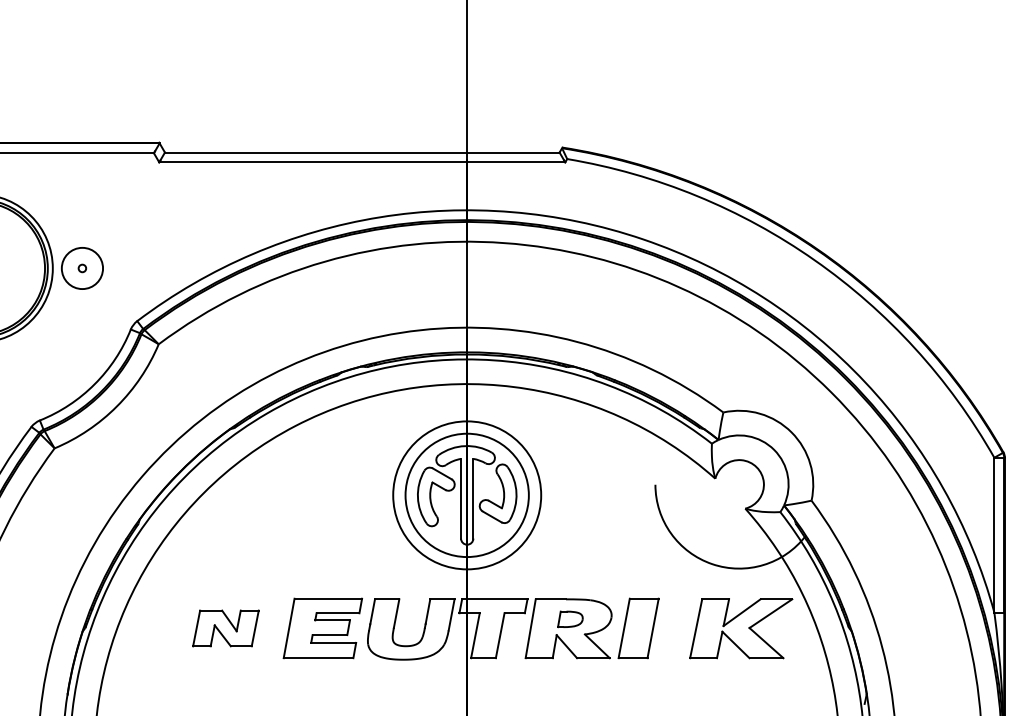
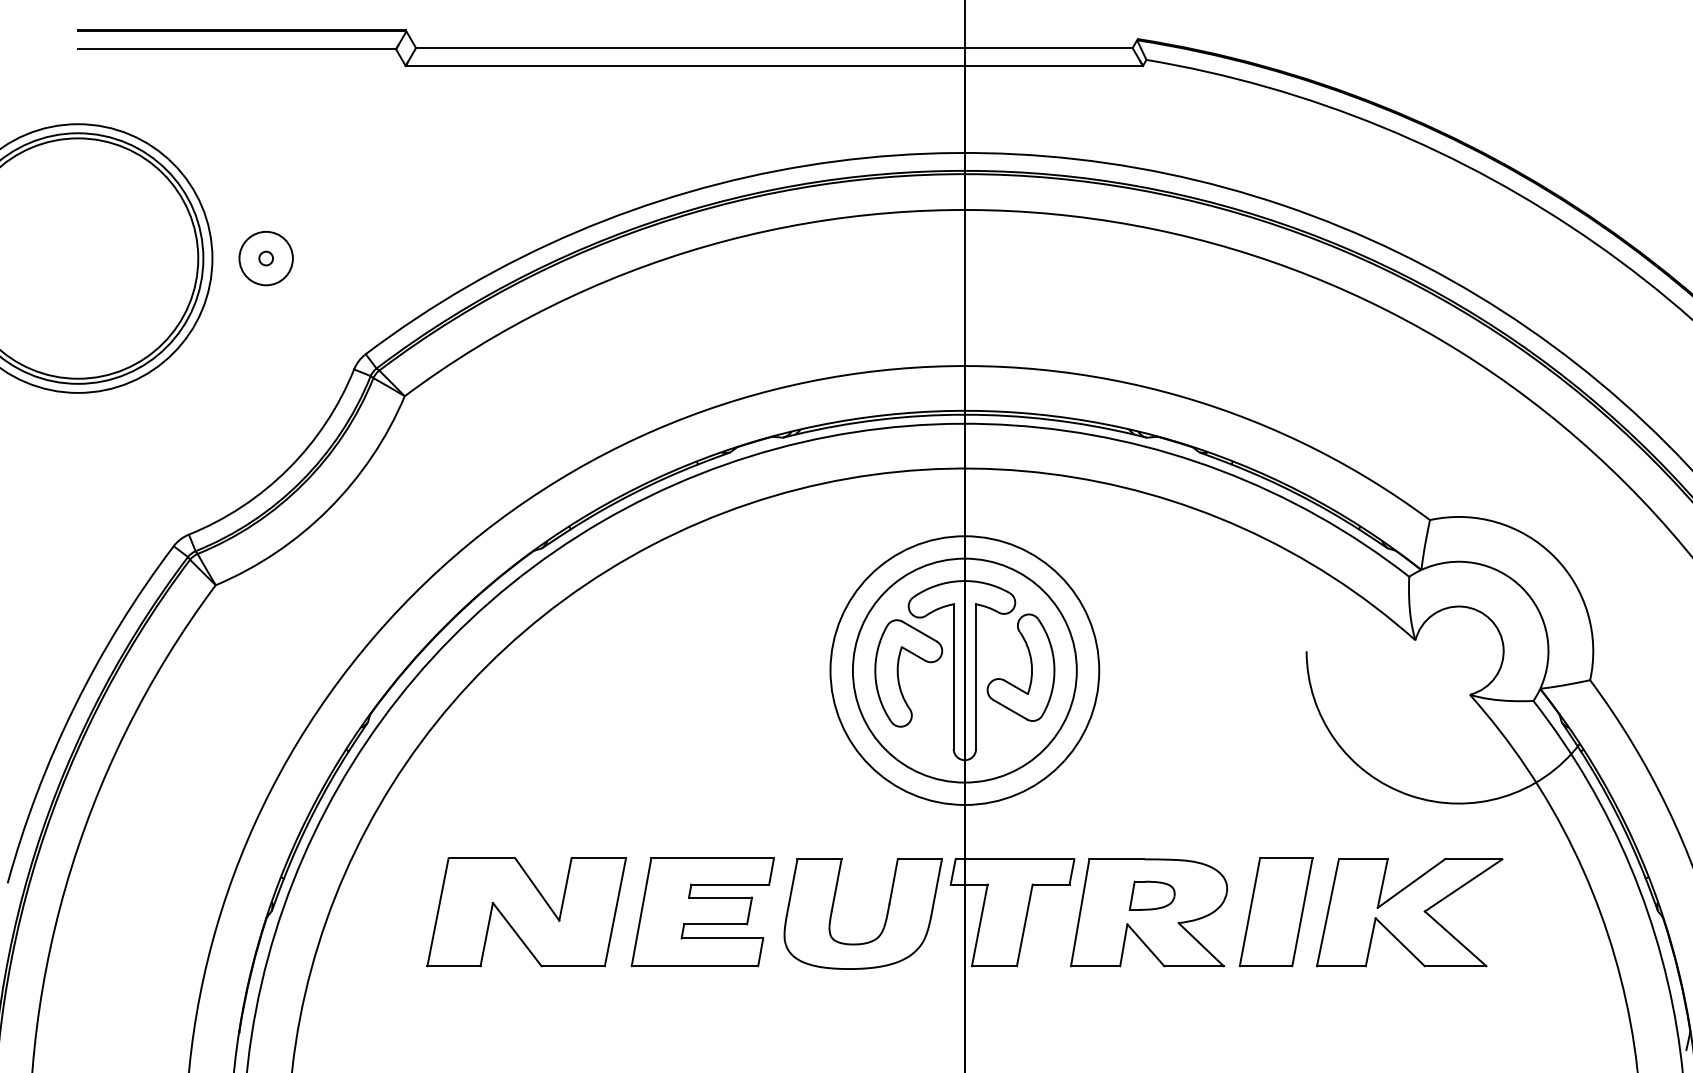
circle: (82, 268) -> (266, 258), size x0.71
part: (225, 628) -> (525, 912), size x1.67
part: (741, 628) -> (1410, 912), moved

